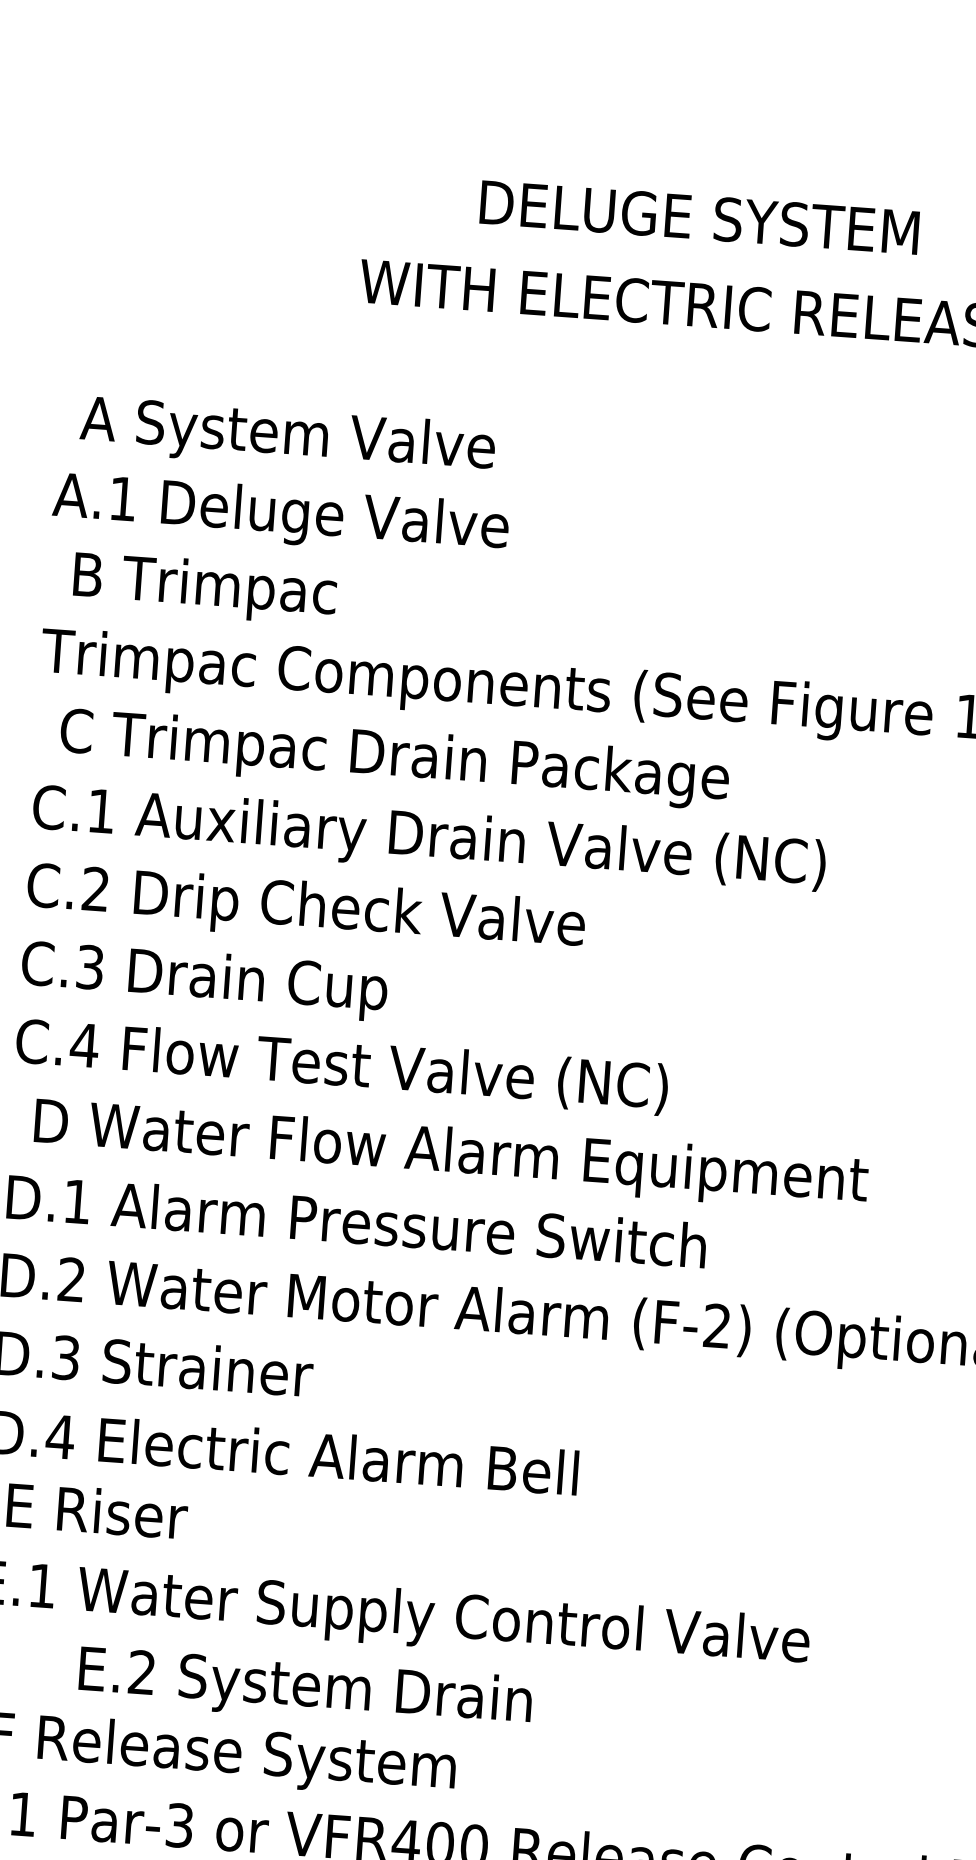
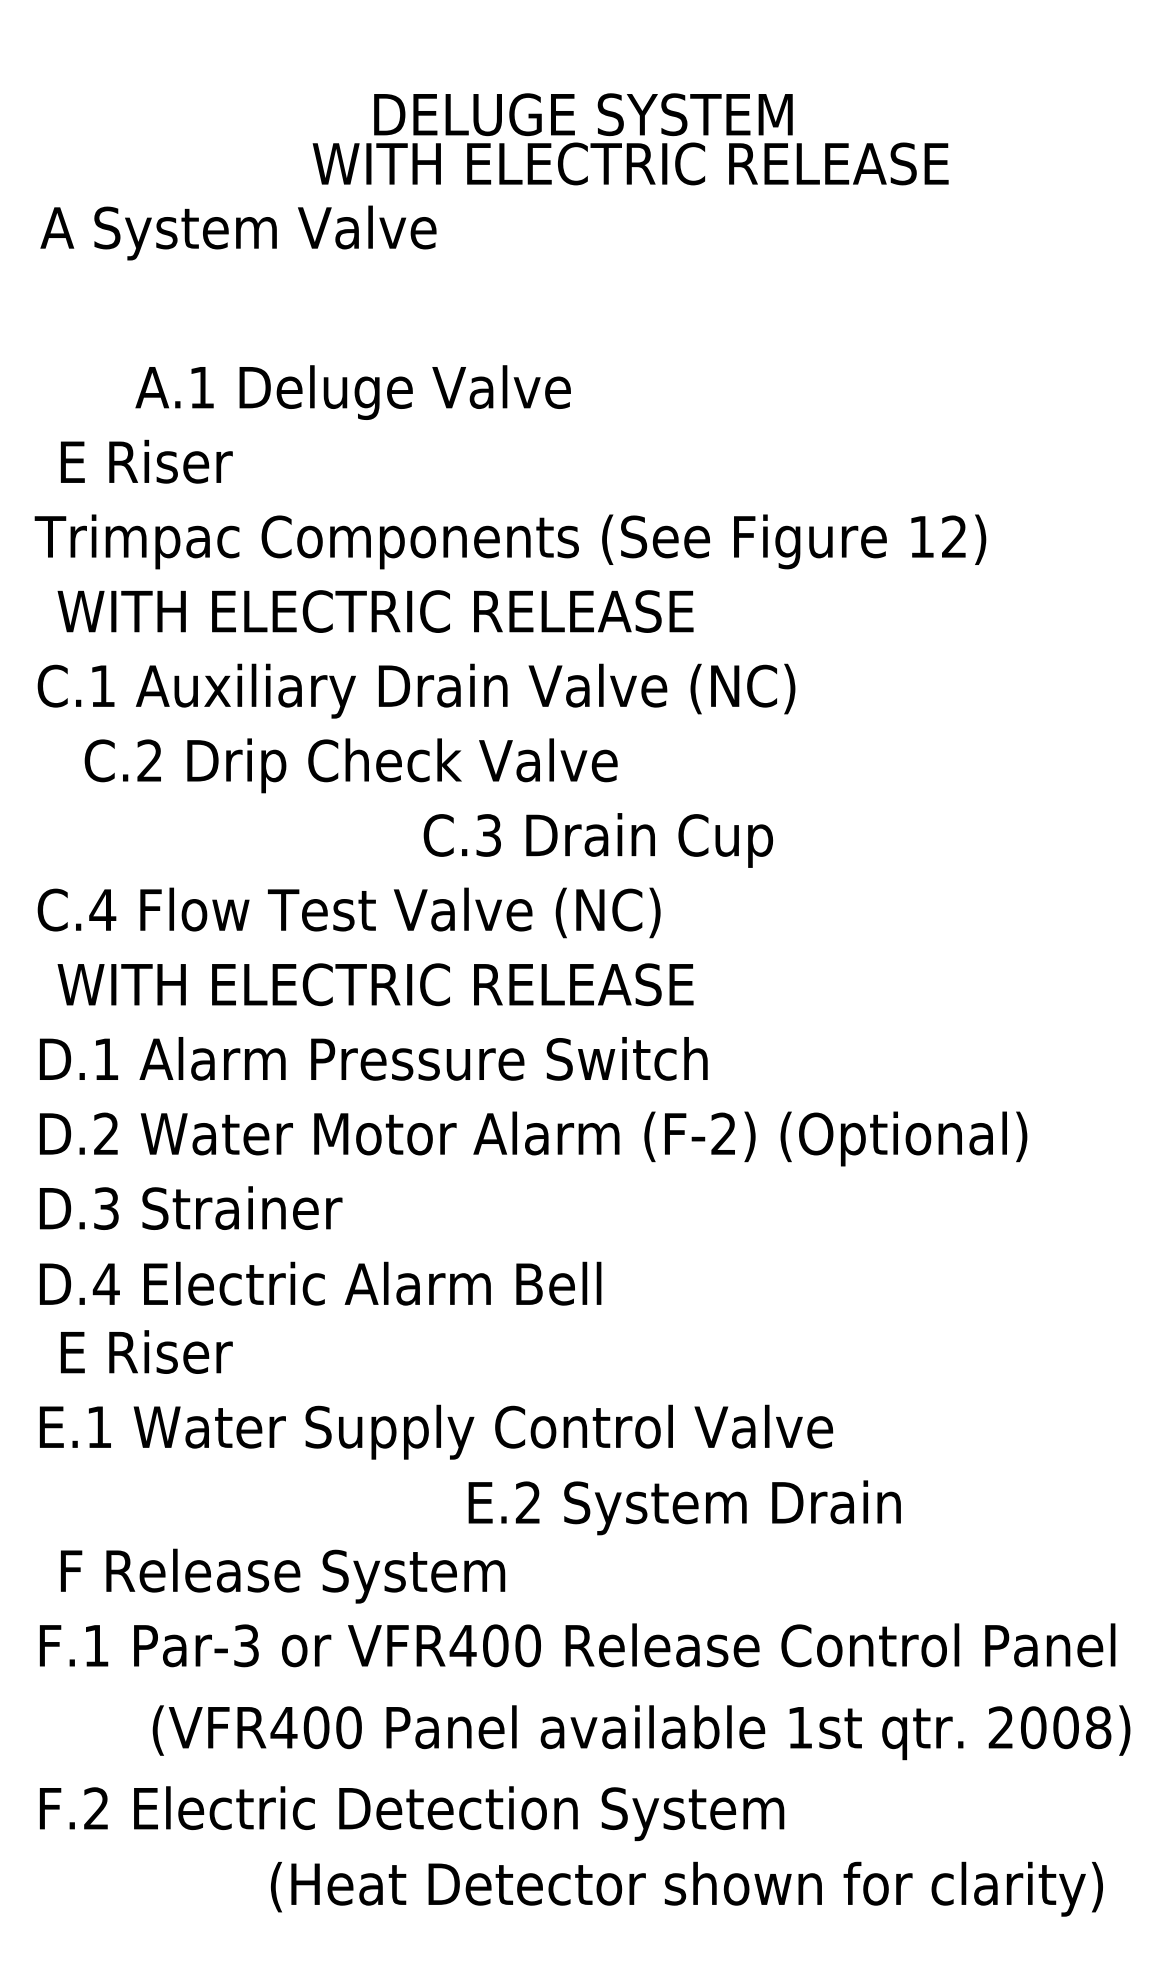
text: (699, 217) -> (583, 114), moved
text: (287, 437) -> (238, 232), moved
text: (279, 515) -> (352, 392), moved
text: (207, 587) -> (188, 466), B Trimpac -> E Riser
text: (393, 758) -> (377, 616), C Trimpac Drain Package -> WITH ELECTRIC RELEASE
text: (305, 909) -> (350, 765), moved
text: (203, 980) -> (597, 840), moved
text: (449, 1155) -> (457, 989), D Water Flow Alarm Equipment -> WITH ELECTRIC RELEASE
text: (305, 1689) -> (684, 1507), moved

